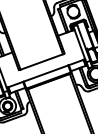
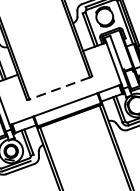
line: (41, 62) -> (59, 89), solid -> dashed

